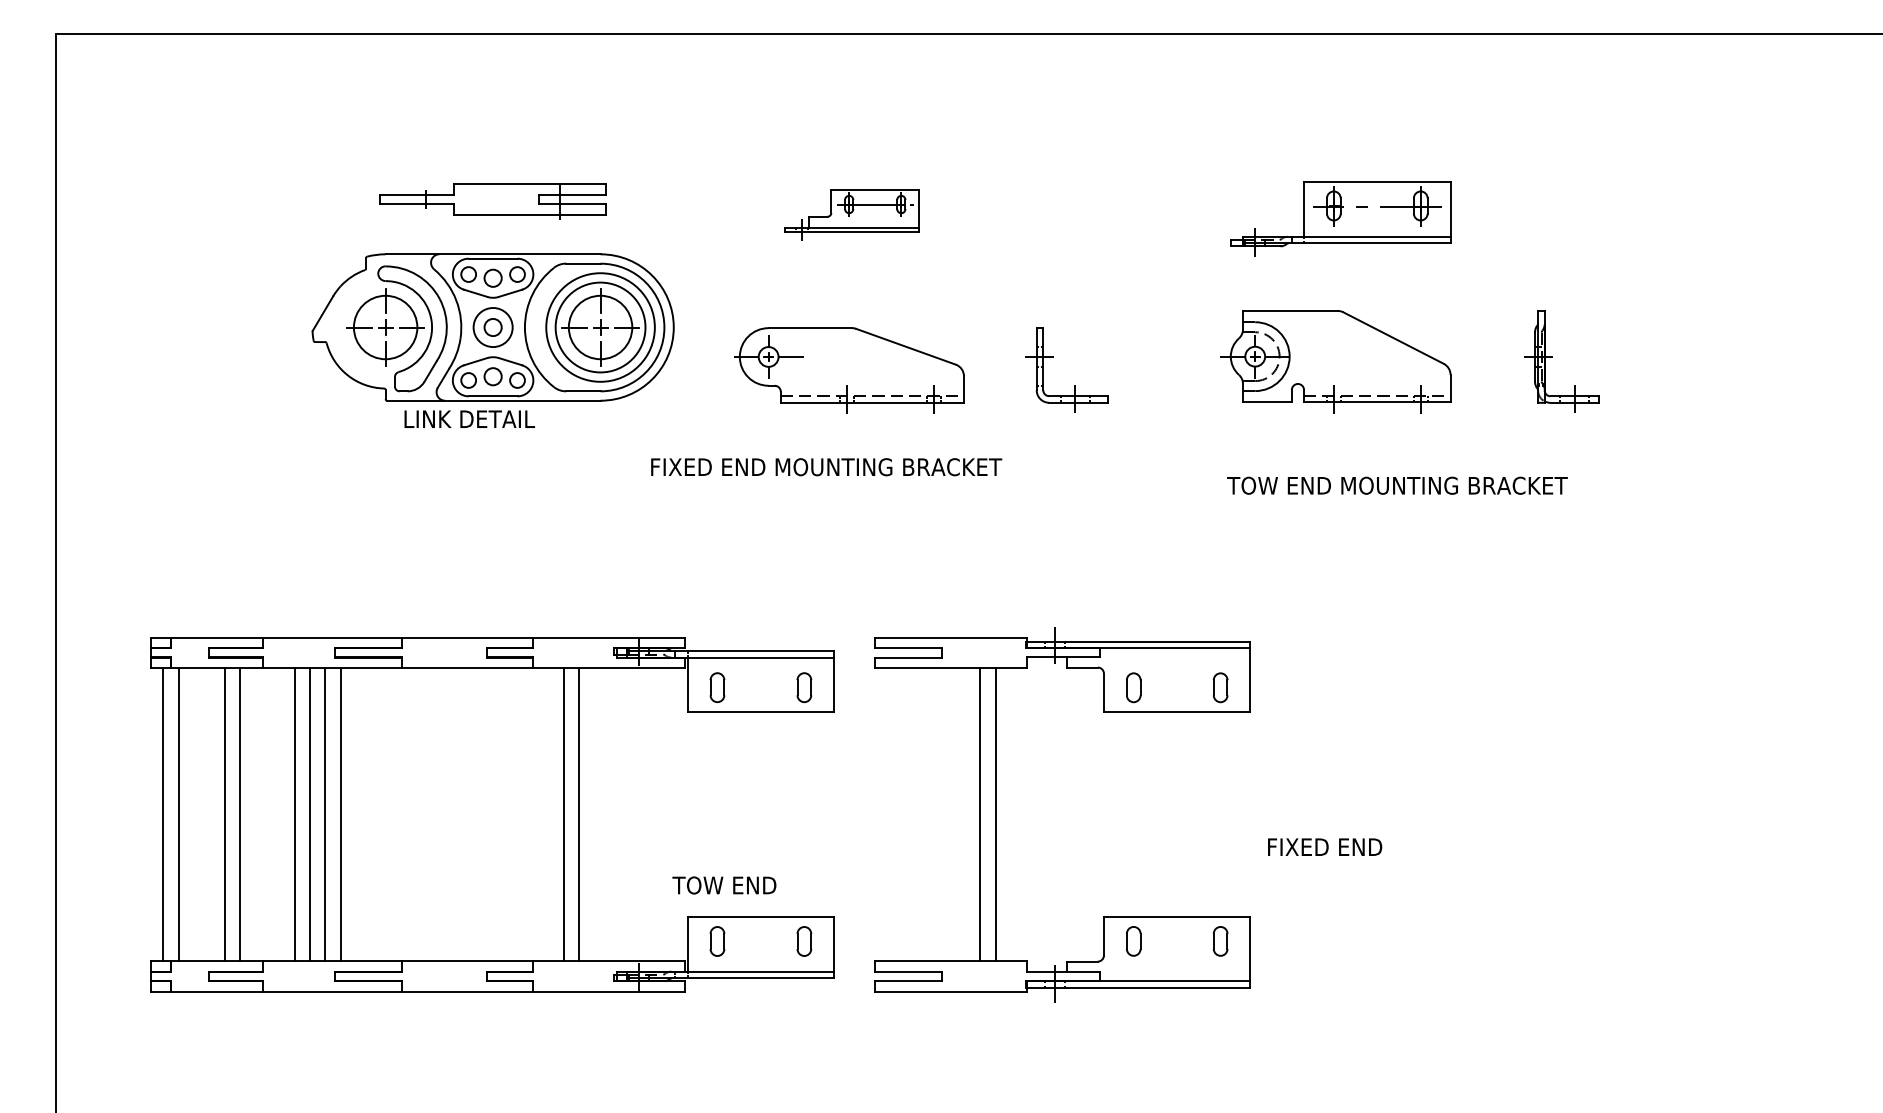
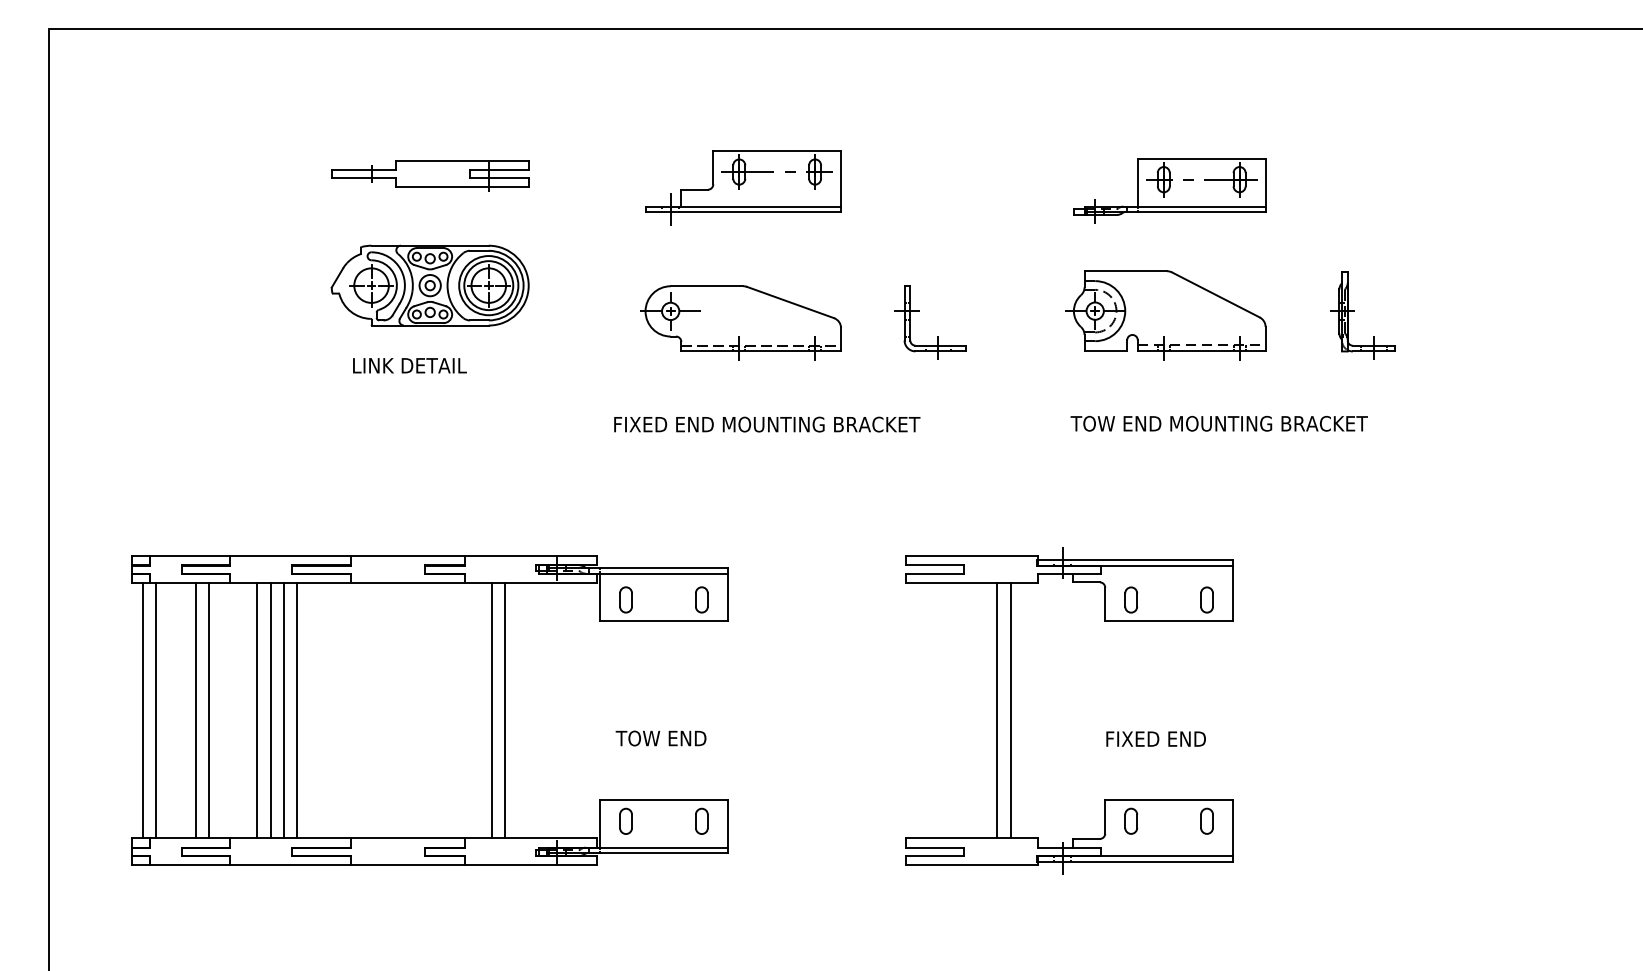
part: (852, 214) -> (743, 187), size x1.67
part: (492, 327) -> (429, 285), size x0.62
text: (826, 467) -> (767, 424), moved
part: (996, 814) -> (1011, 710), moved
text: (723, 885) -> (660, 738), moved

